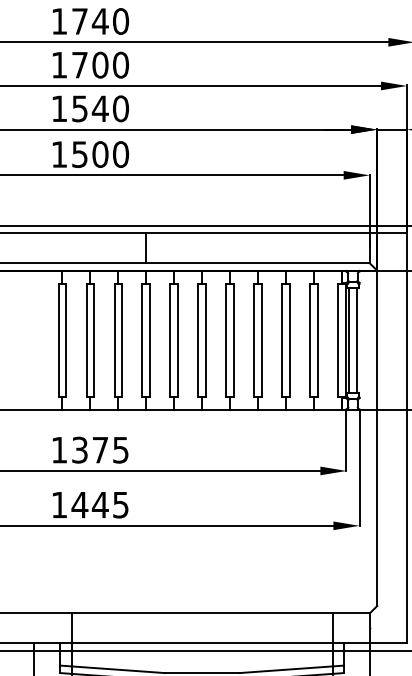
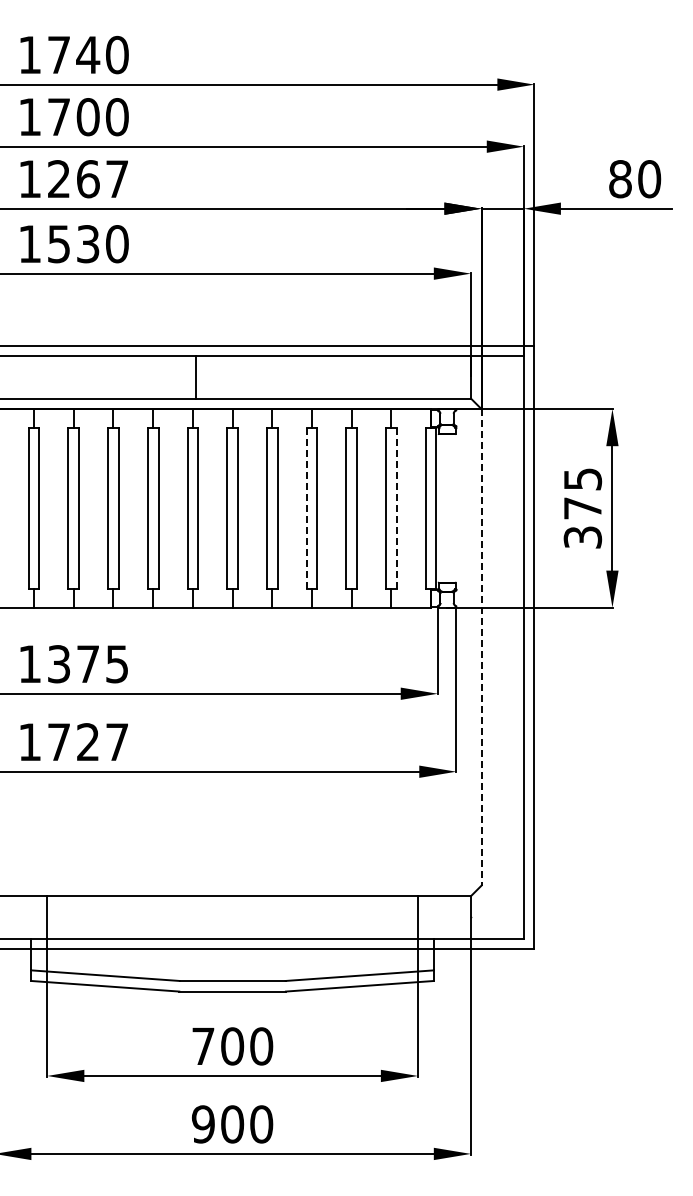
text: (100, 109) -> (88, 179), 1540 -> 1267
text: (99, 154) -> (87, 244), 1500 -> 1530
line: (146, 248) -> (196, 377), moved
line: (254, 340) -> (306, 508), solid -> dashed
line: (317, 340) -> (396, 508), solid -> dashed
line: (349, 340) -> (441, 508), removed
line: (356, 340) -> (452, 508), removed
line: (377, 438) -> (481, 647), solid -> dashed
text: (99, 505) -> (87, 742), 1445 -> 1727

